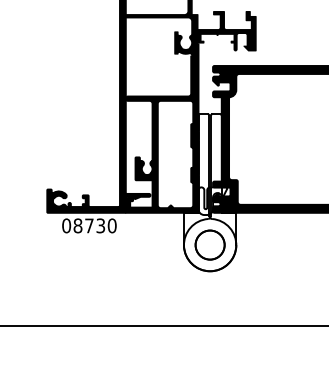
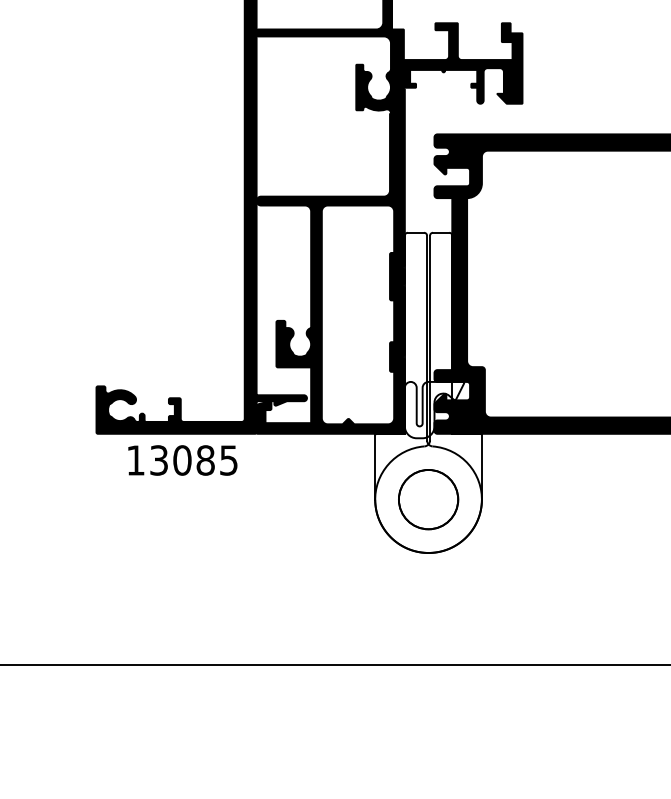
text: (89, 225) -> (182, 459), 08730 -> 13085

